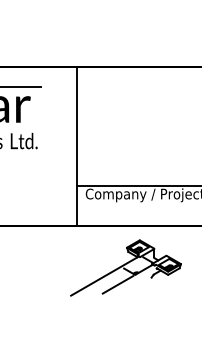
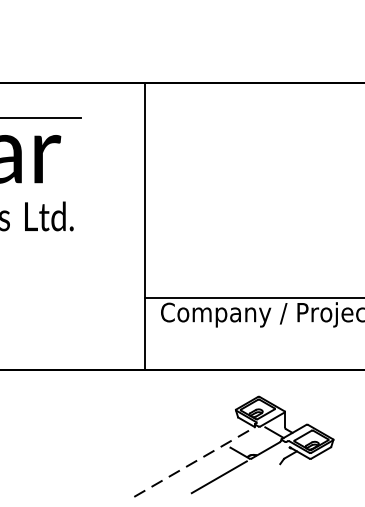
line: (104, 276) -> (194, 462), solid -> dashed

